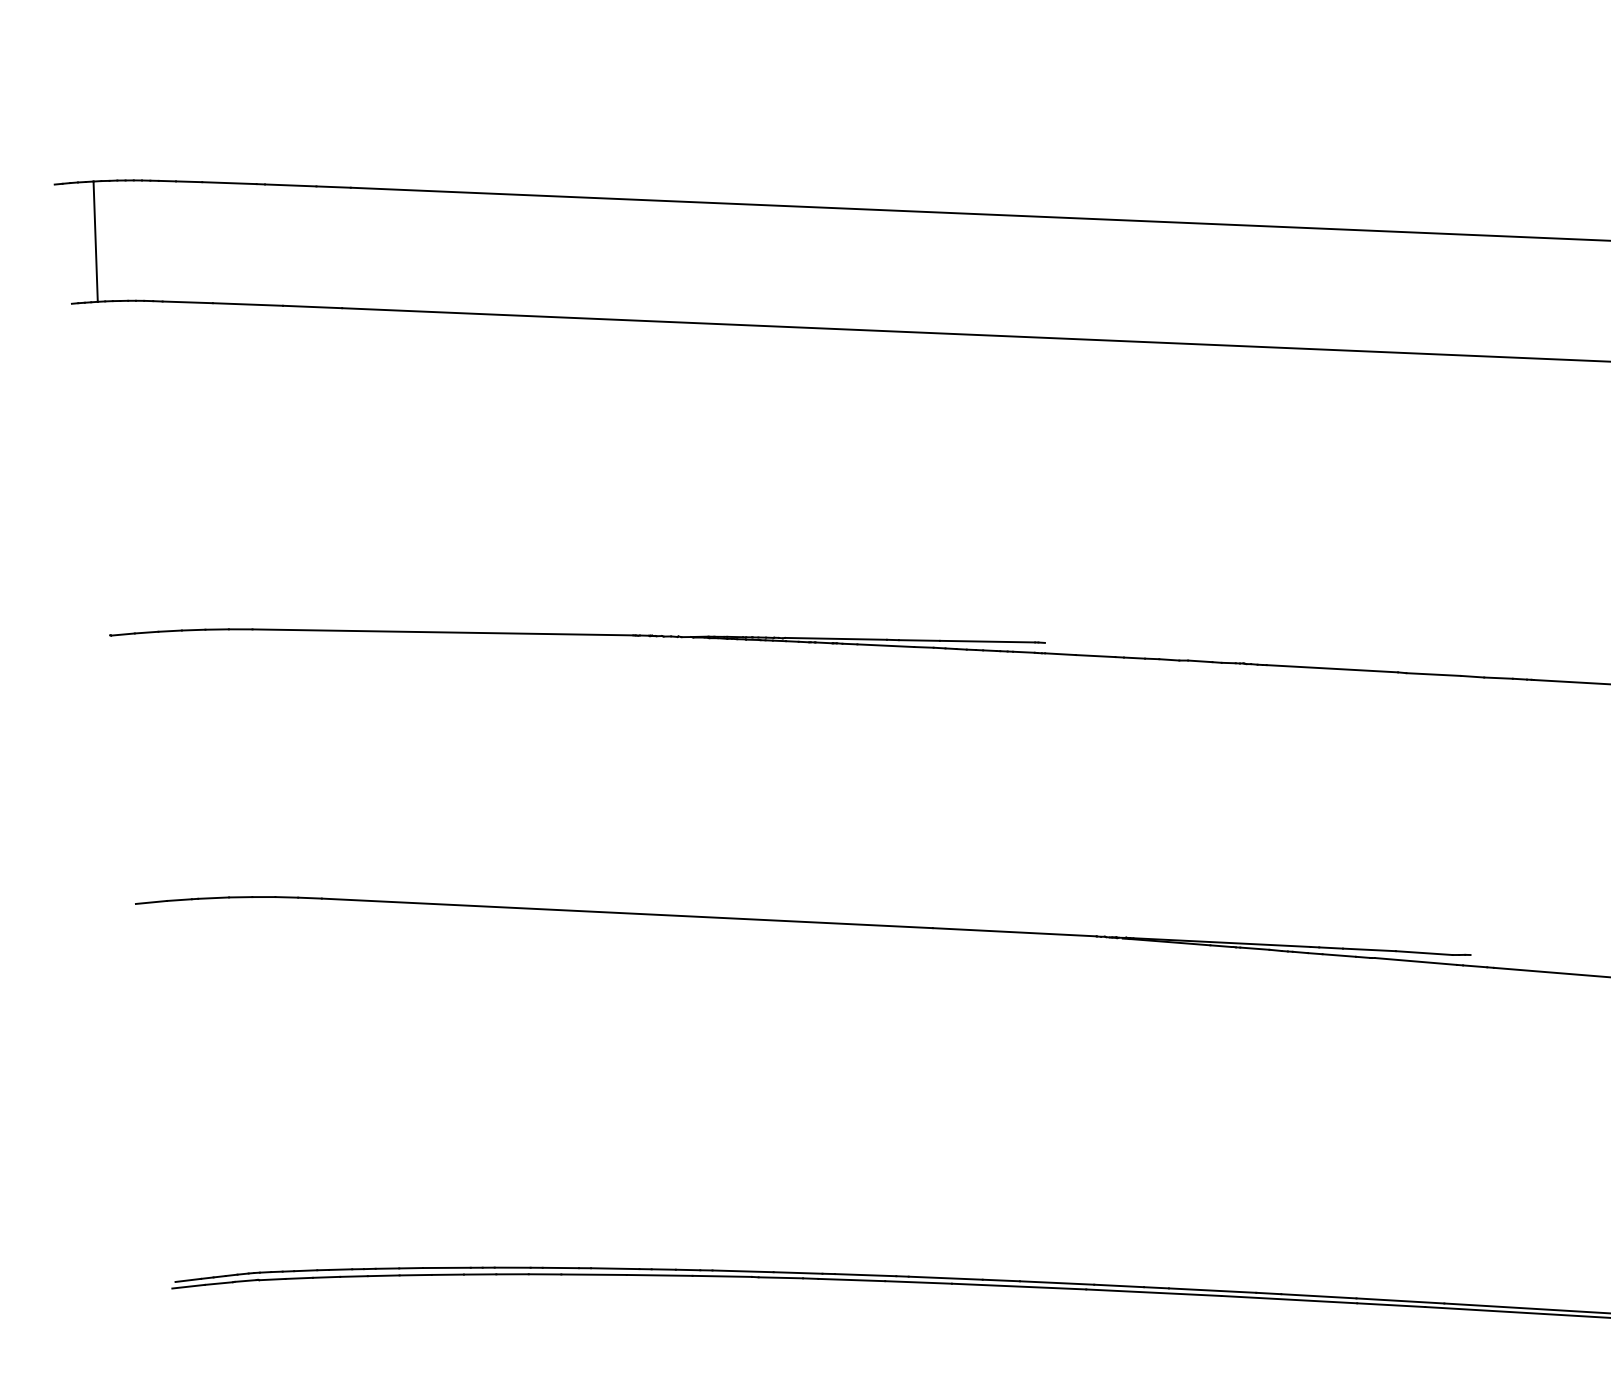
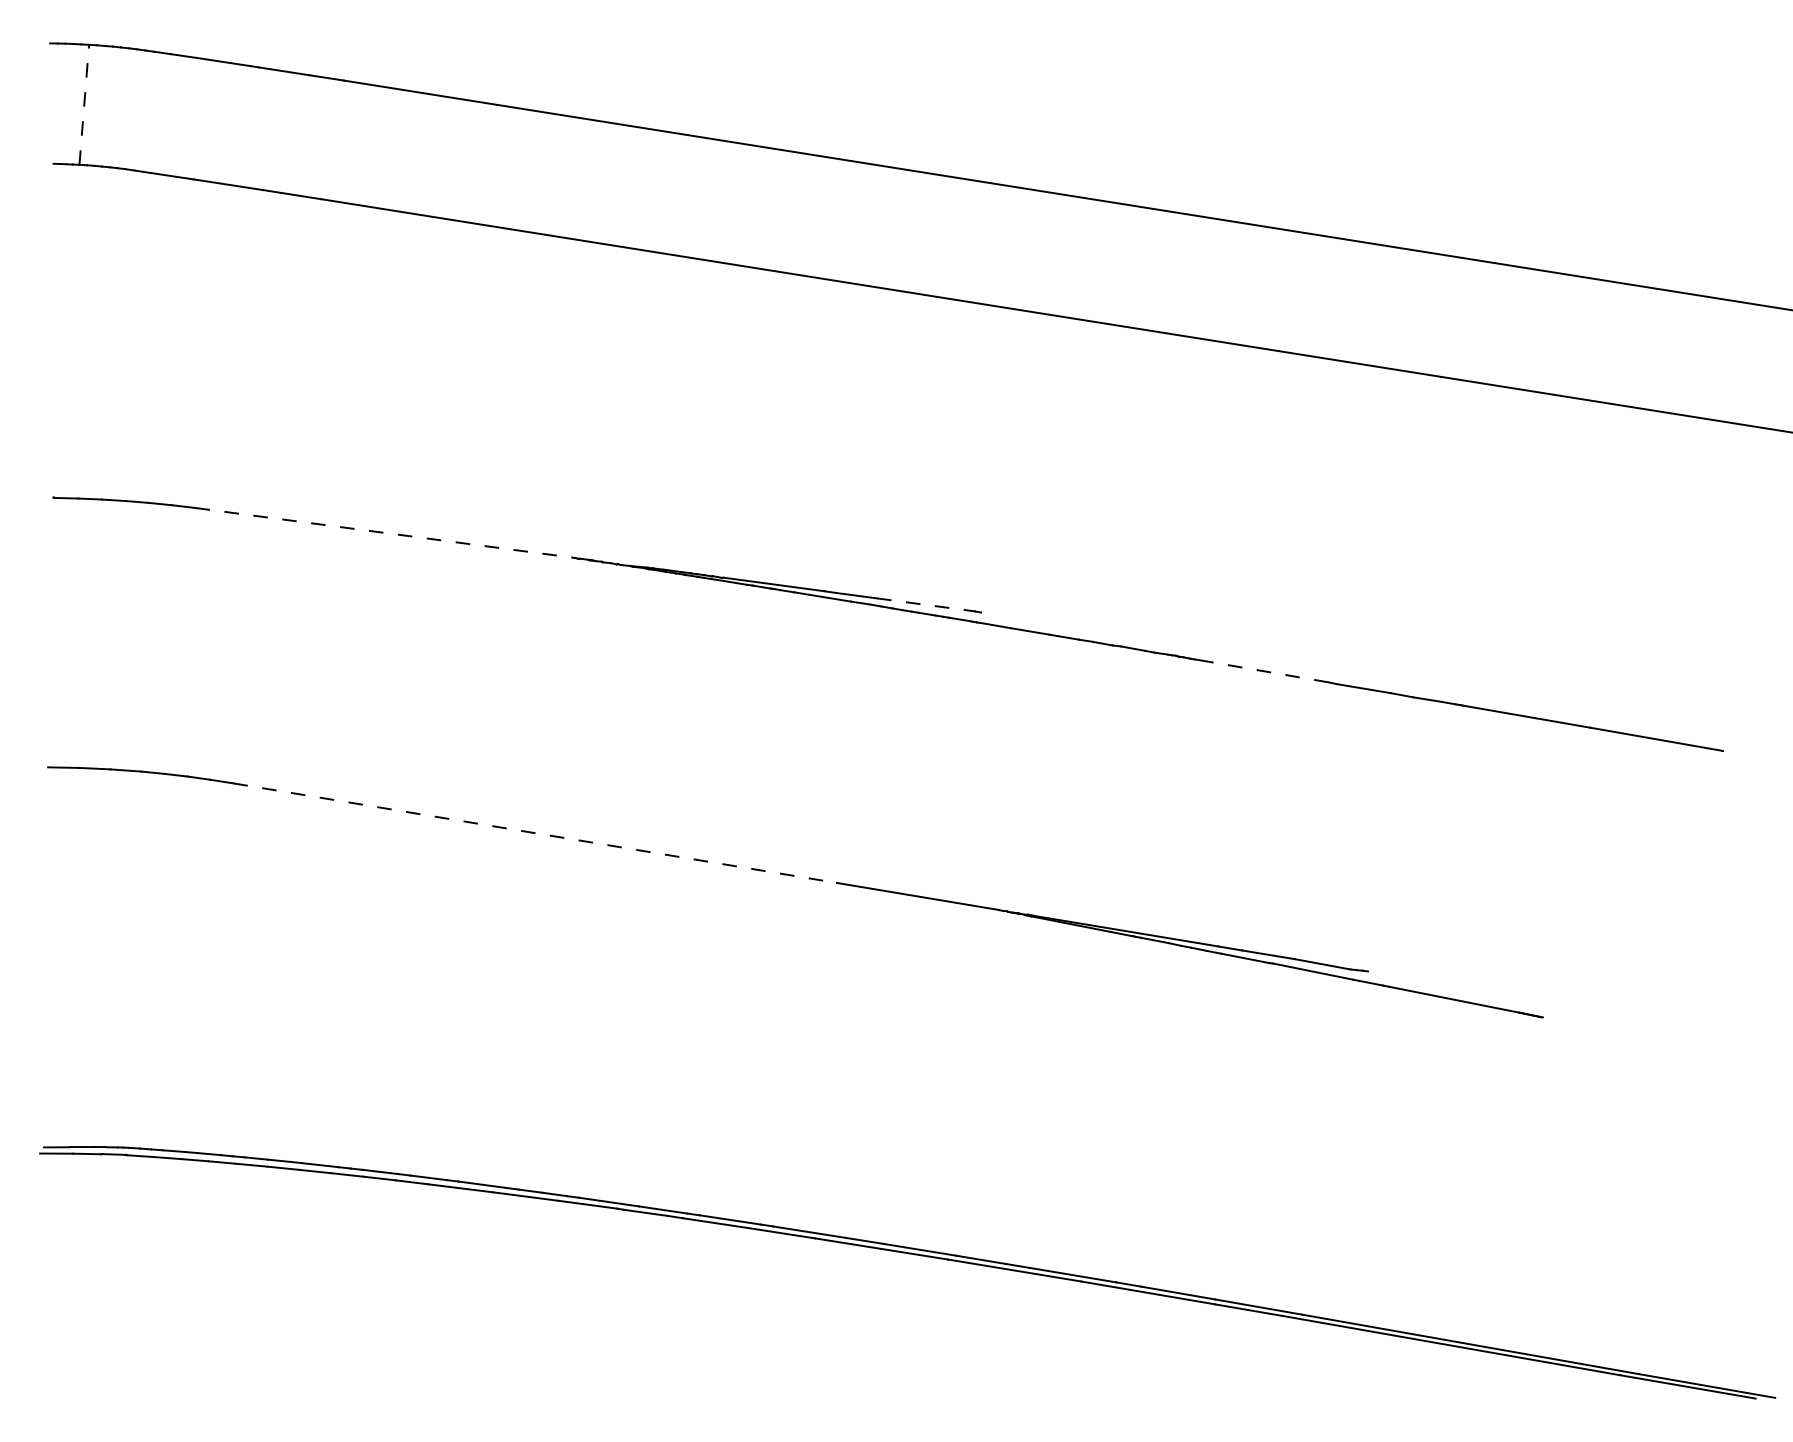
line: (95, 241) -> (84, 104), solid -> dashed
line: (443, 632) -> (384, 532), solid -> dashed
line: (987, 641) -> (924, 604), solid -> dashed
line: (1332, 669) -> (1263, 671), solid -> dashed
line: (627, 913) -> (535, 833), solid -> dashed

